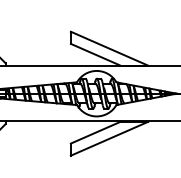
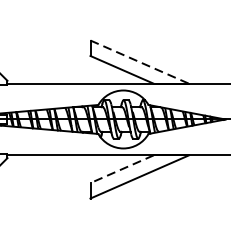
line: (110, 48) -> (140, 61), solid -> dashed
line: (95, 132) -> (121, 168), solid -> dashed

